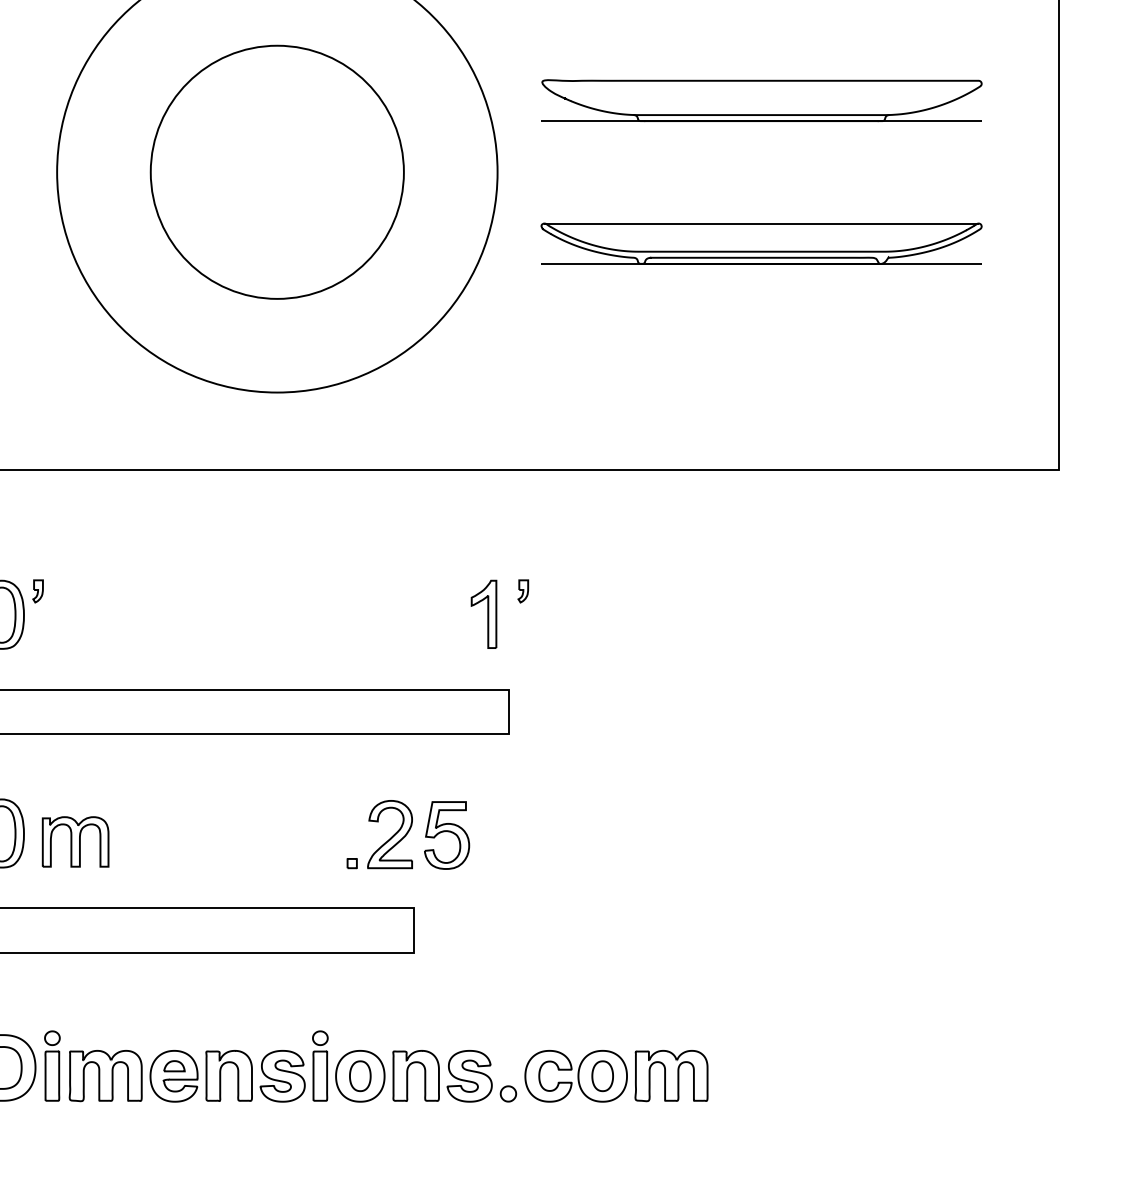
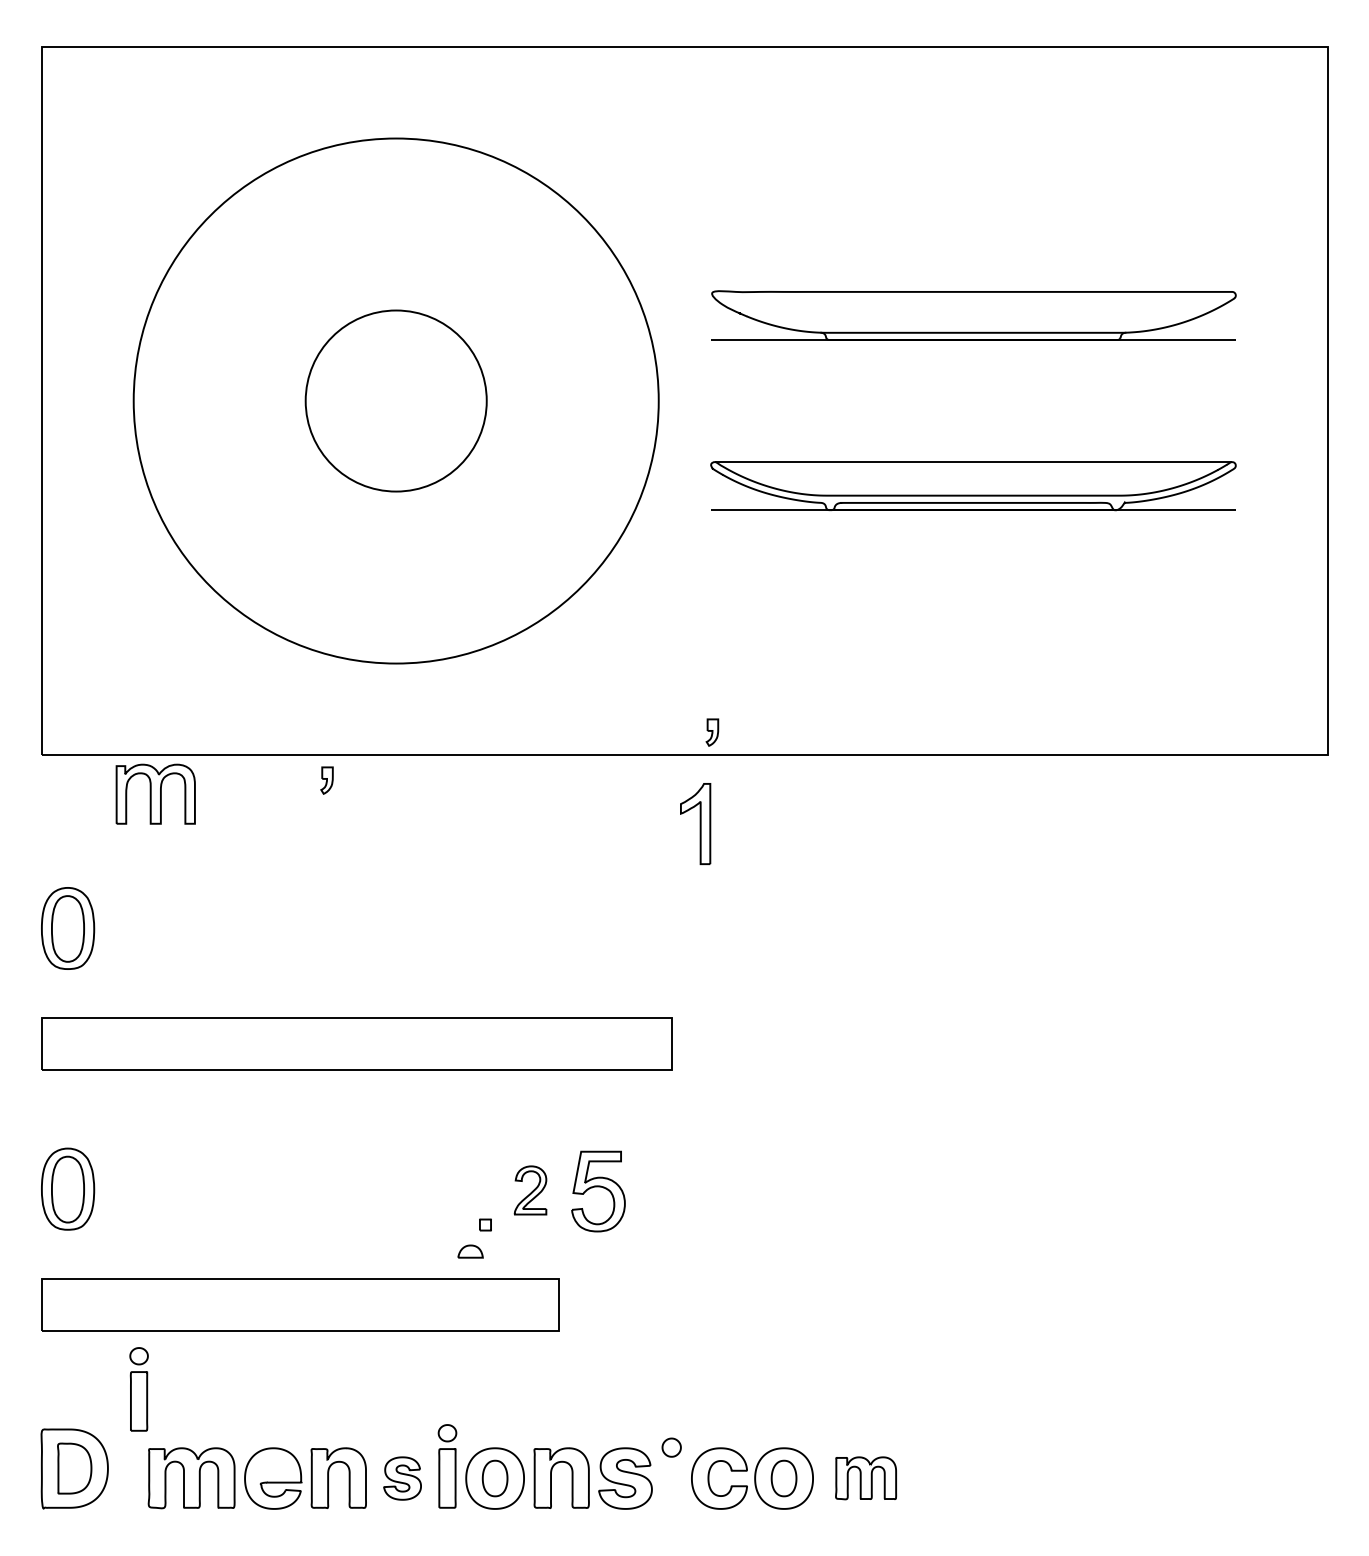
circle: (277, 171) -> (396, 400), size x0.6
part: (37, 591) -> (326, 780), moved
part: (523, 591) -> (712, 732), moved
part: (483, 613) -> (695, 823), moved
part: (389, 834) -> (530, 1190), size x0.6
part: (75, 841) -> (155, 793), moved
part: (51, 1066) -> (138, 1389), moved
part: (174, 1066) -> (470, 1251), moved
part: (282, 1076) -> (402, 1478), size x0.7
part: (671, 1076) -> (865, 1478), size x0.7
part: (508, 1093) -> (671, 1447), moved

